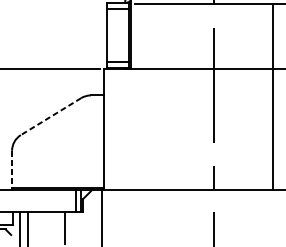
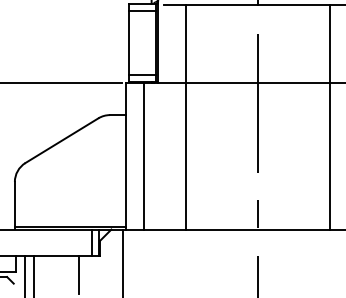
line: (153, 97) -> (185, 117), added
line: (50, 116) -> (61, 140), dashed -> solid
line: (118, 128) -> (143, 155), added
line: (11, 170) -> (14, 205), dashed -> solid

